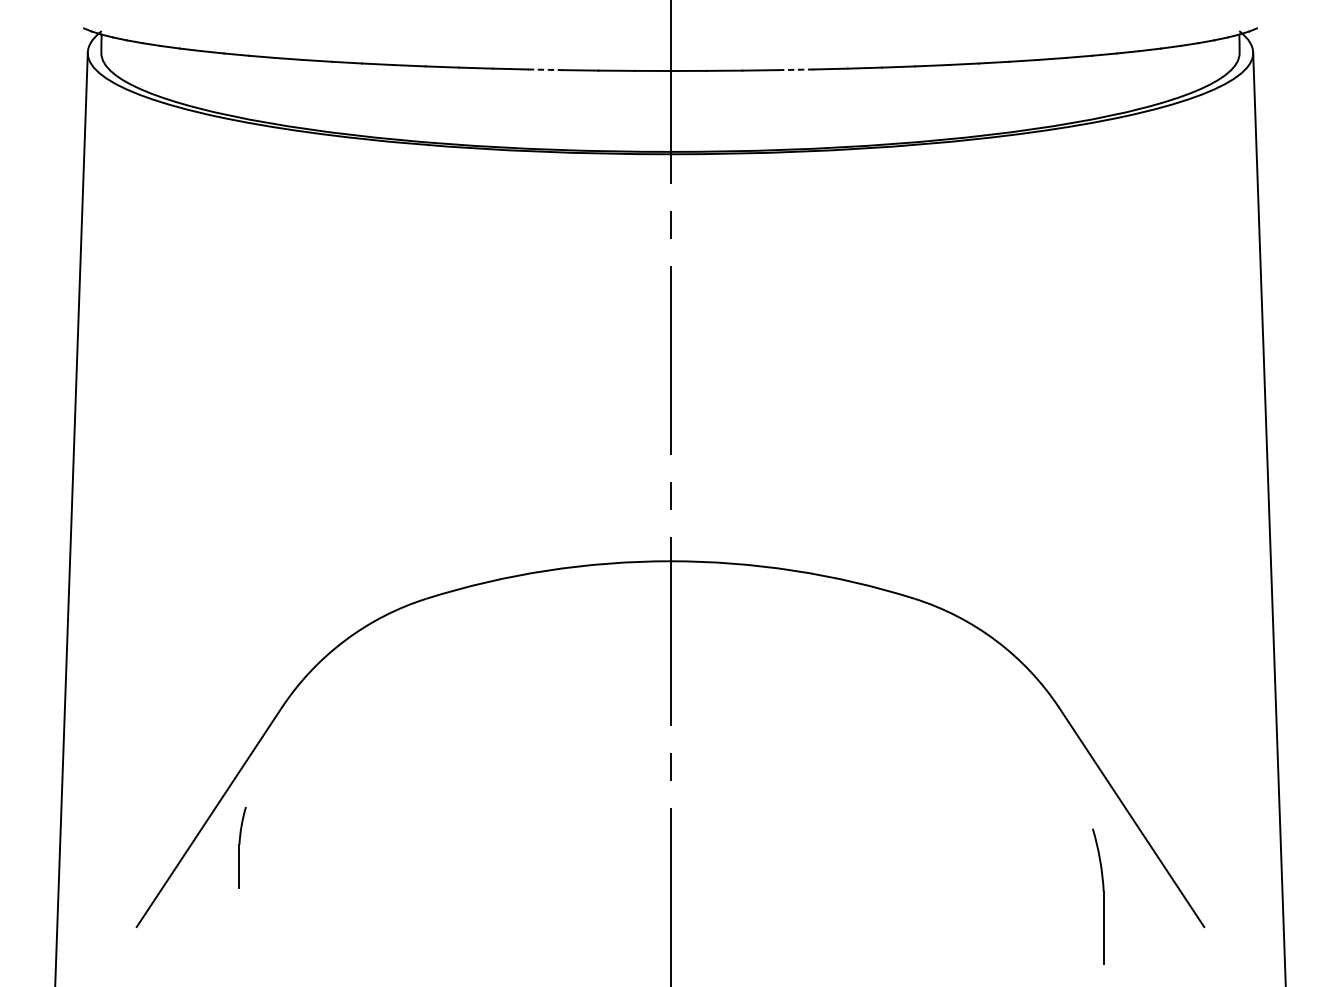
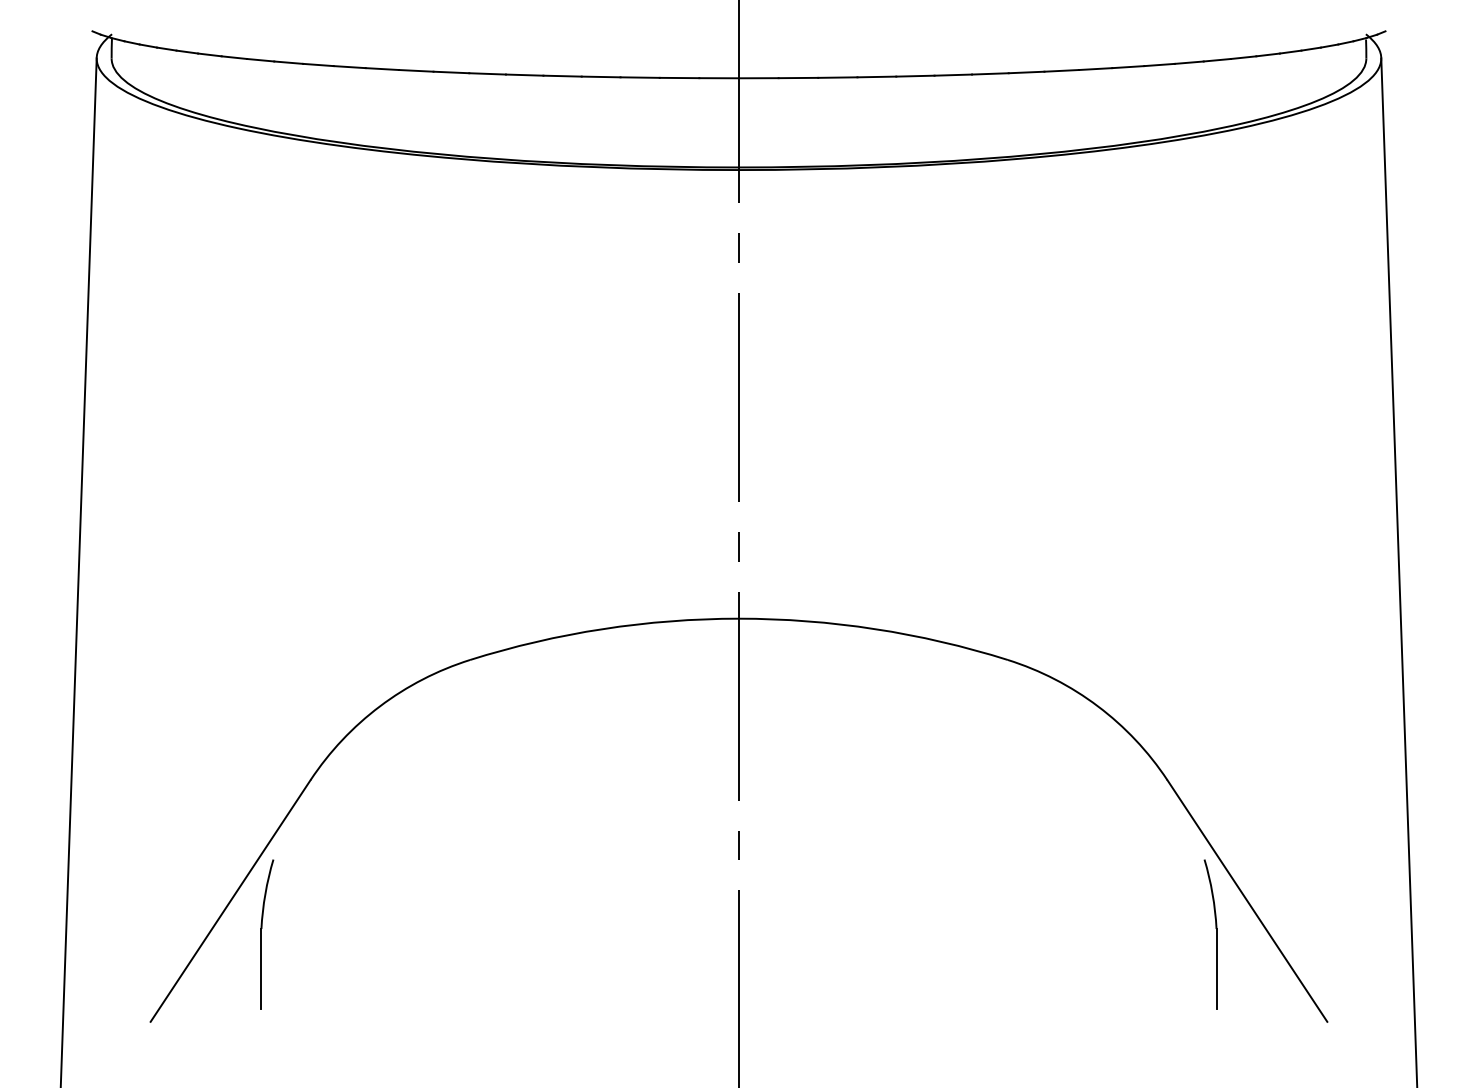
line: (545, 69) -> (601, 76), dashed -> solid
line: (796, 69) -> (877, 76), dashed -> solid
part: (242, 847) -> (267, 934), size x1.67
part: (1098, 896) -> (1210, 934), moved

